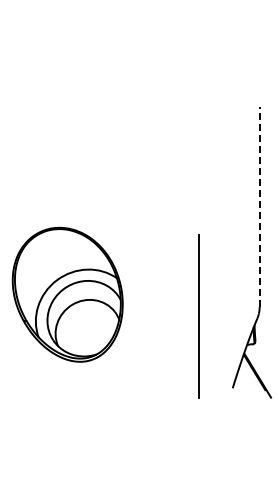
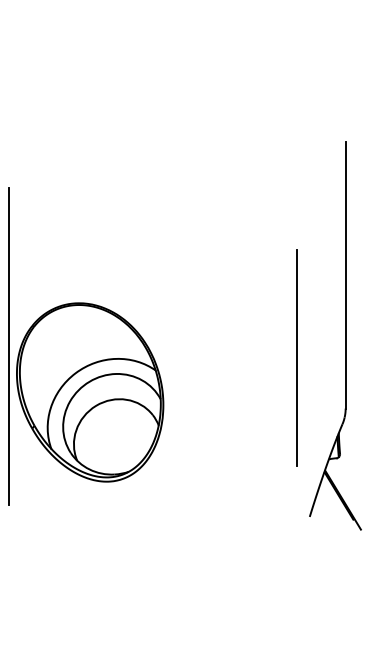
line: (259, 206) -> (345, 274), dashed -> solid
line: (6, 260) -> (8, 346), added
line: (198, 316) -> (296, 357), moved

